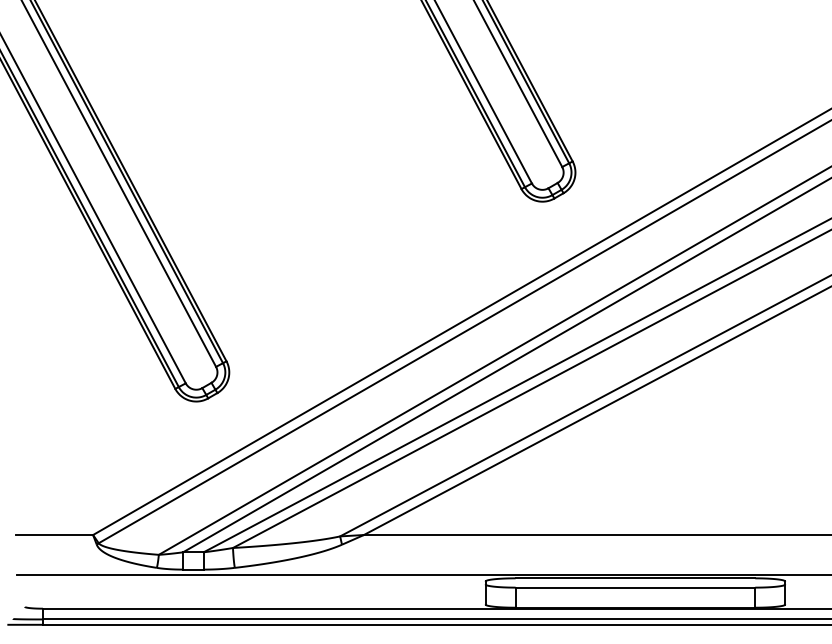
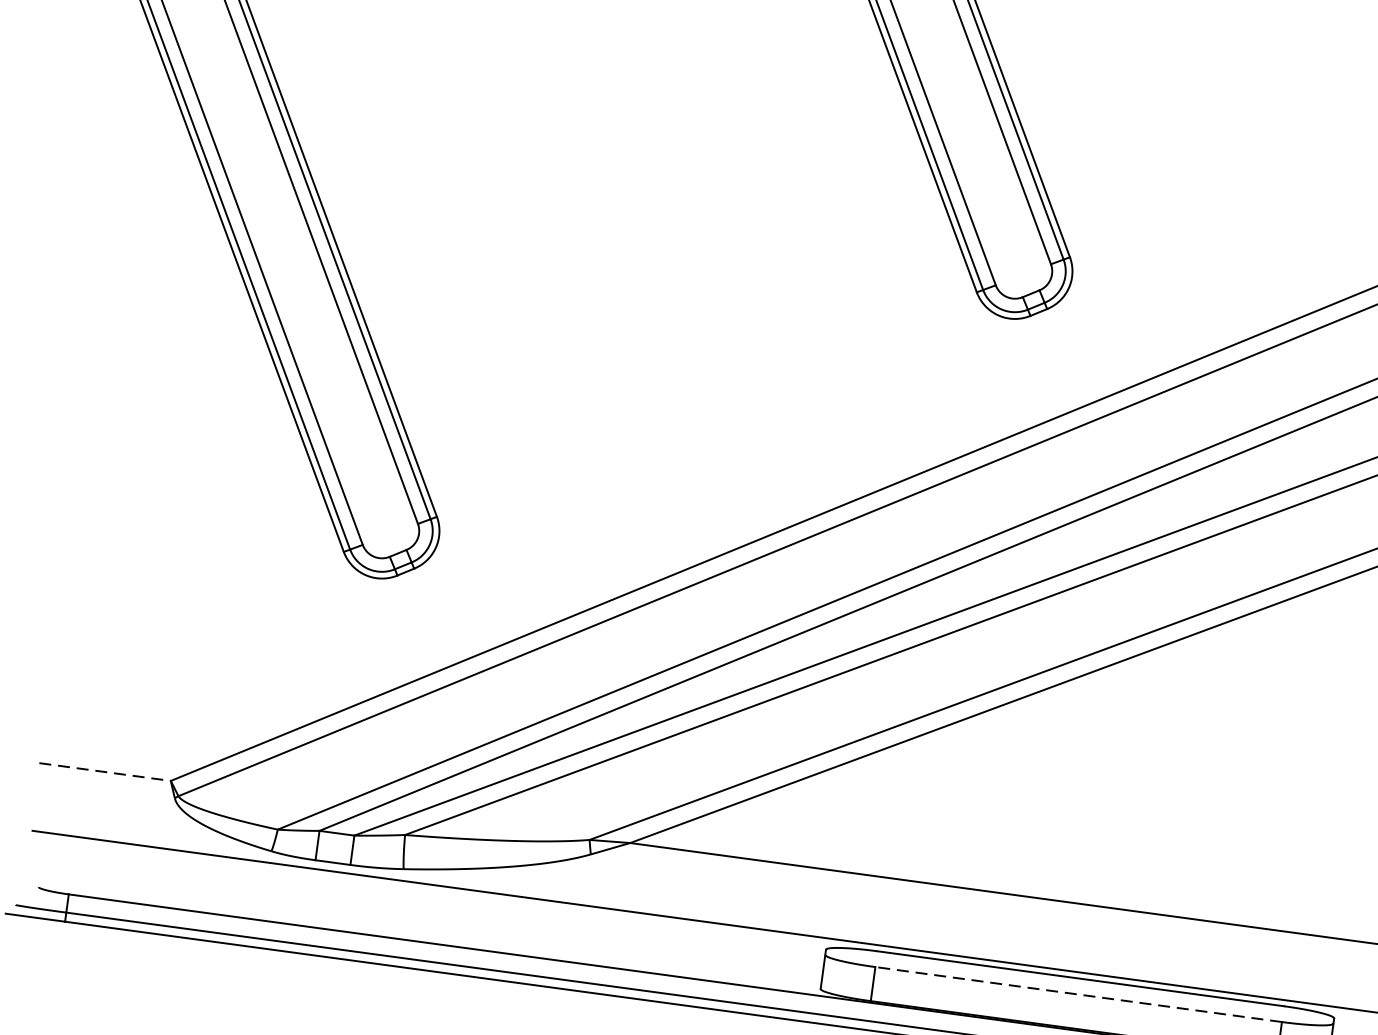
line: (54, 535) -> (105, 772), solid -> dashed
line: (635, 587) -> (1078, 994), solid -> dashed

